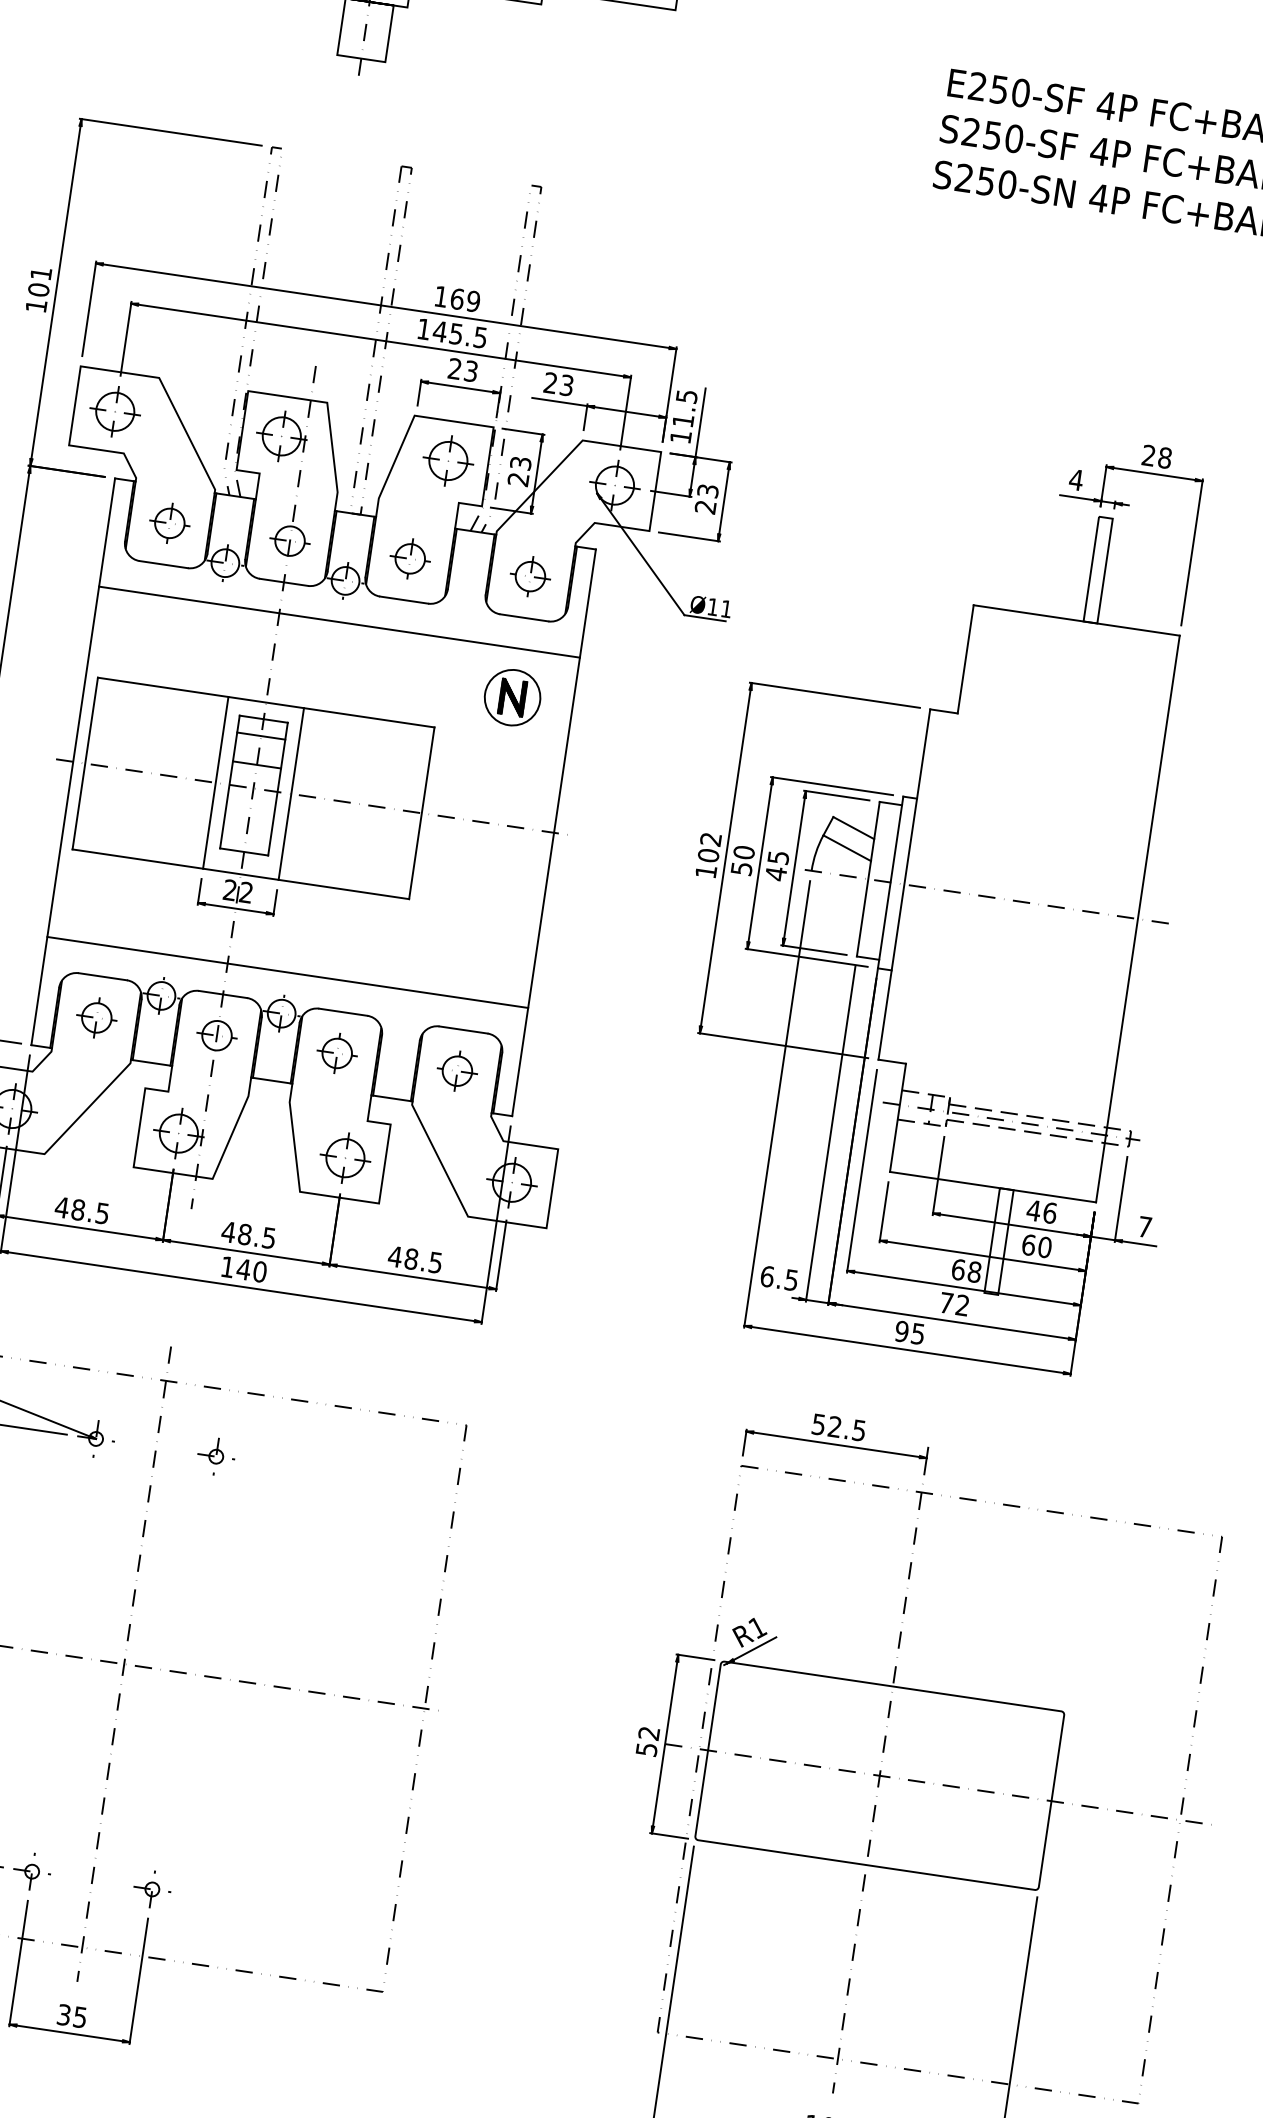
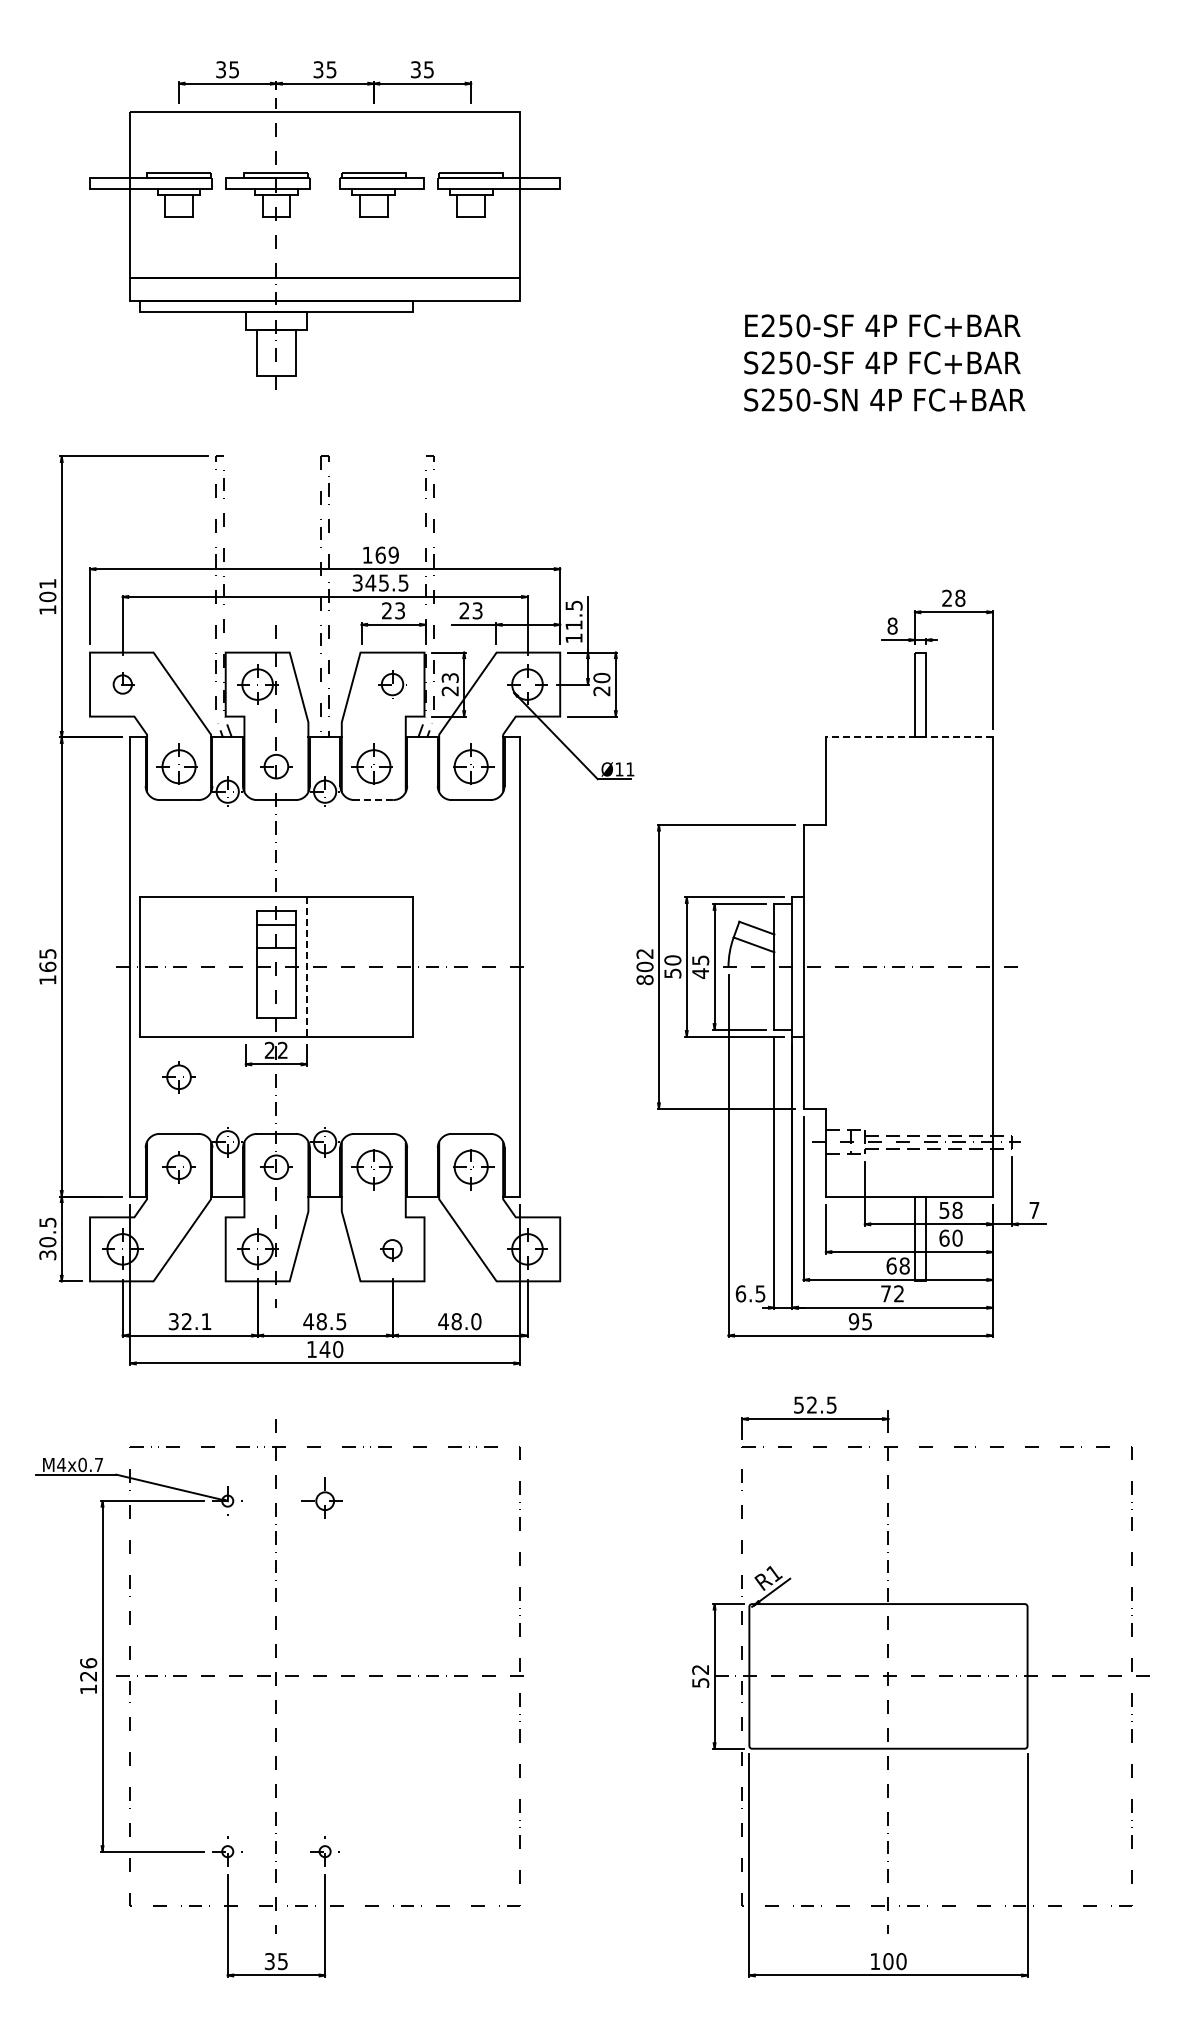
text: (423, 328) -> (357, 582), 145.5 -> 345.5
part: (115, 411) -> (122, 684), size x0.6
part: (448, 460) -> (392, 684), size x0.7
text: (1076, 479) -> (892, 625), 4 -> 8
text: (707, 490) -> (601, 677), 23 -> 20
part: (169, 523) -> (178, 766), size x1.4
part: (409, 558) -> (373, 766), size x1.4
part: (529, 576) -> (470, 766), size x1.4
line: (403, 600) -> (373, 800), solid -> dashed
line: (1075, 620) -> (908, 737), solid -> dashed
line: (338, 622) -> (324, 825), removed
part: (513, 697) -> (471, 864), removed
line: (215, 782) -> (245, 966), removed
line: (291, 793) -> (307, 966), solid -> dashed
text: (705, 872) -> (644, 980), 102 -> 802
part: (112, 907) -> (178, 1077), added
line: (287, 971) -> (324, 1108), removed
part: (336, 1053) -> (373, 1167), size x1.4
part: (456, 1071) -> (470, 1167), size x1.4
part: (345, 1157) -> (392, 1248), size x0.6
text: (81, 1210) -> (189, 1321), 48.5 -> 32.1
text: (1041, 1210) -> (950, 1209), 46 -> 58
text: (435, 1262) -> (476, 1321), 48.5 -> 48.0
part: (215, 1455) -> (324, 1500), size x1.6

